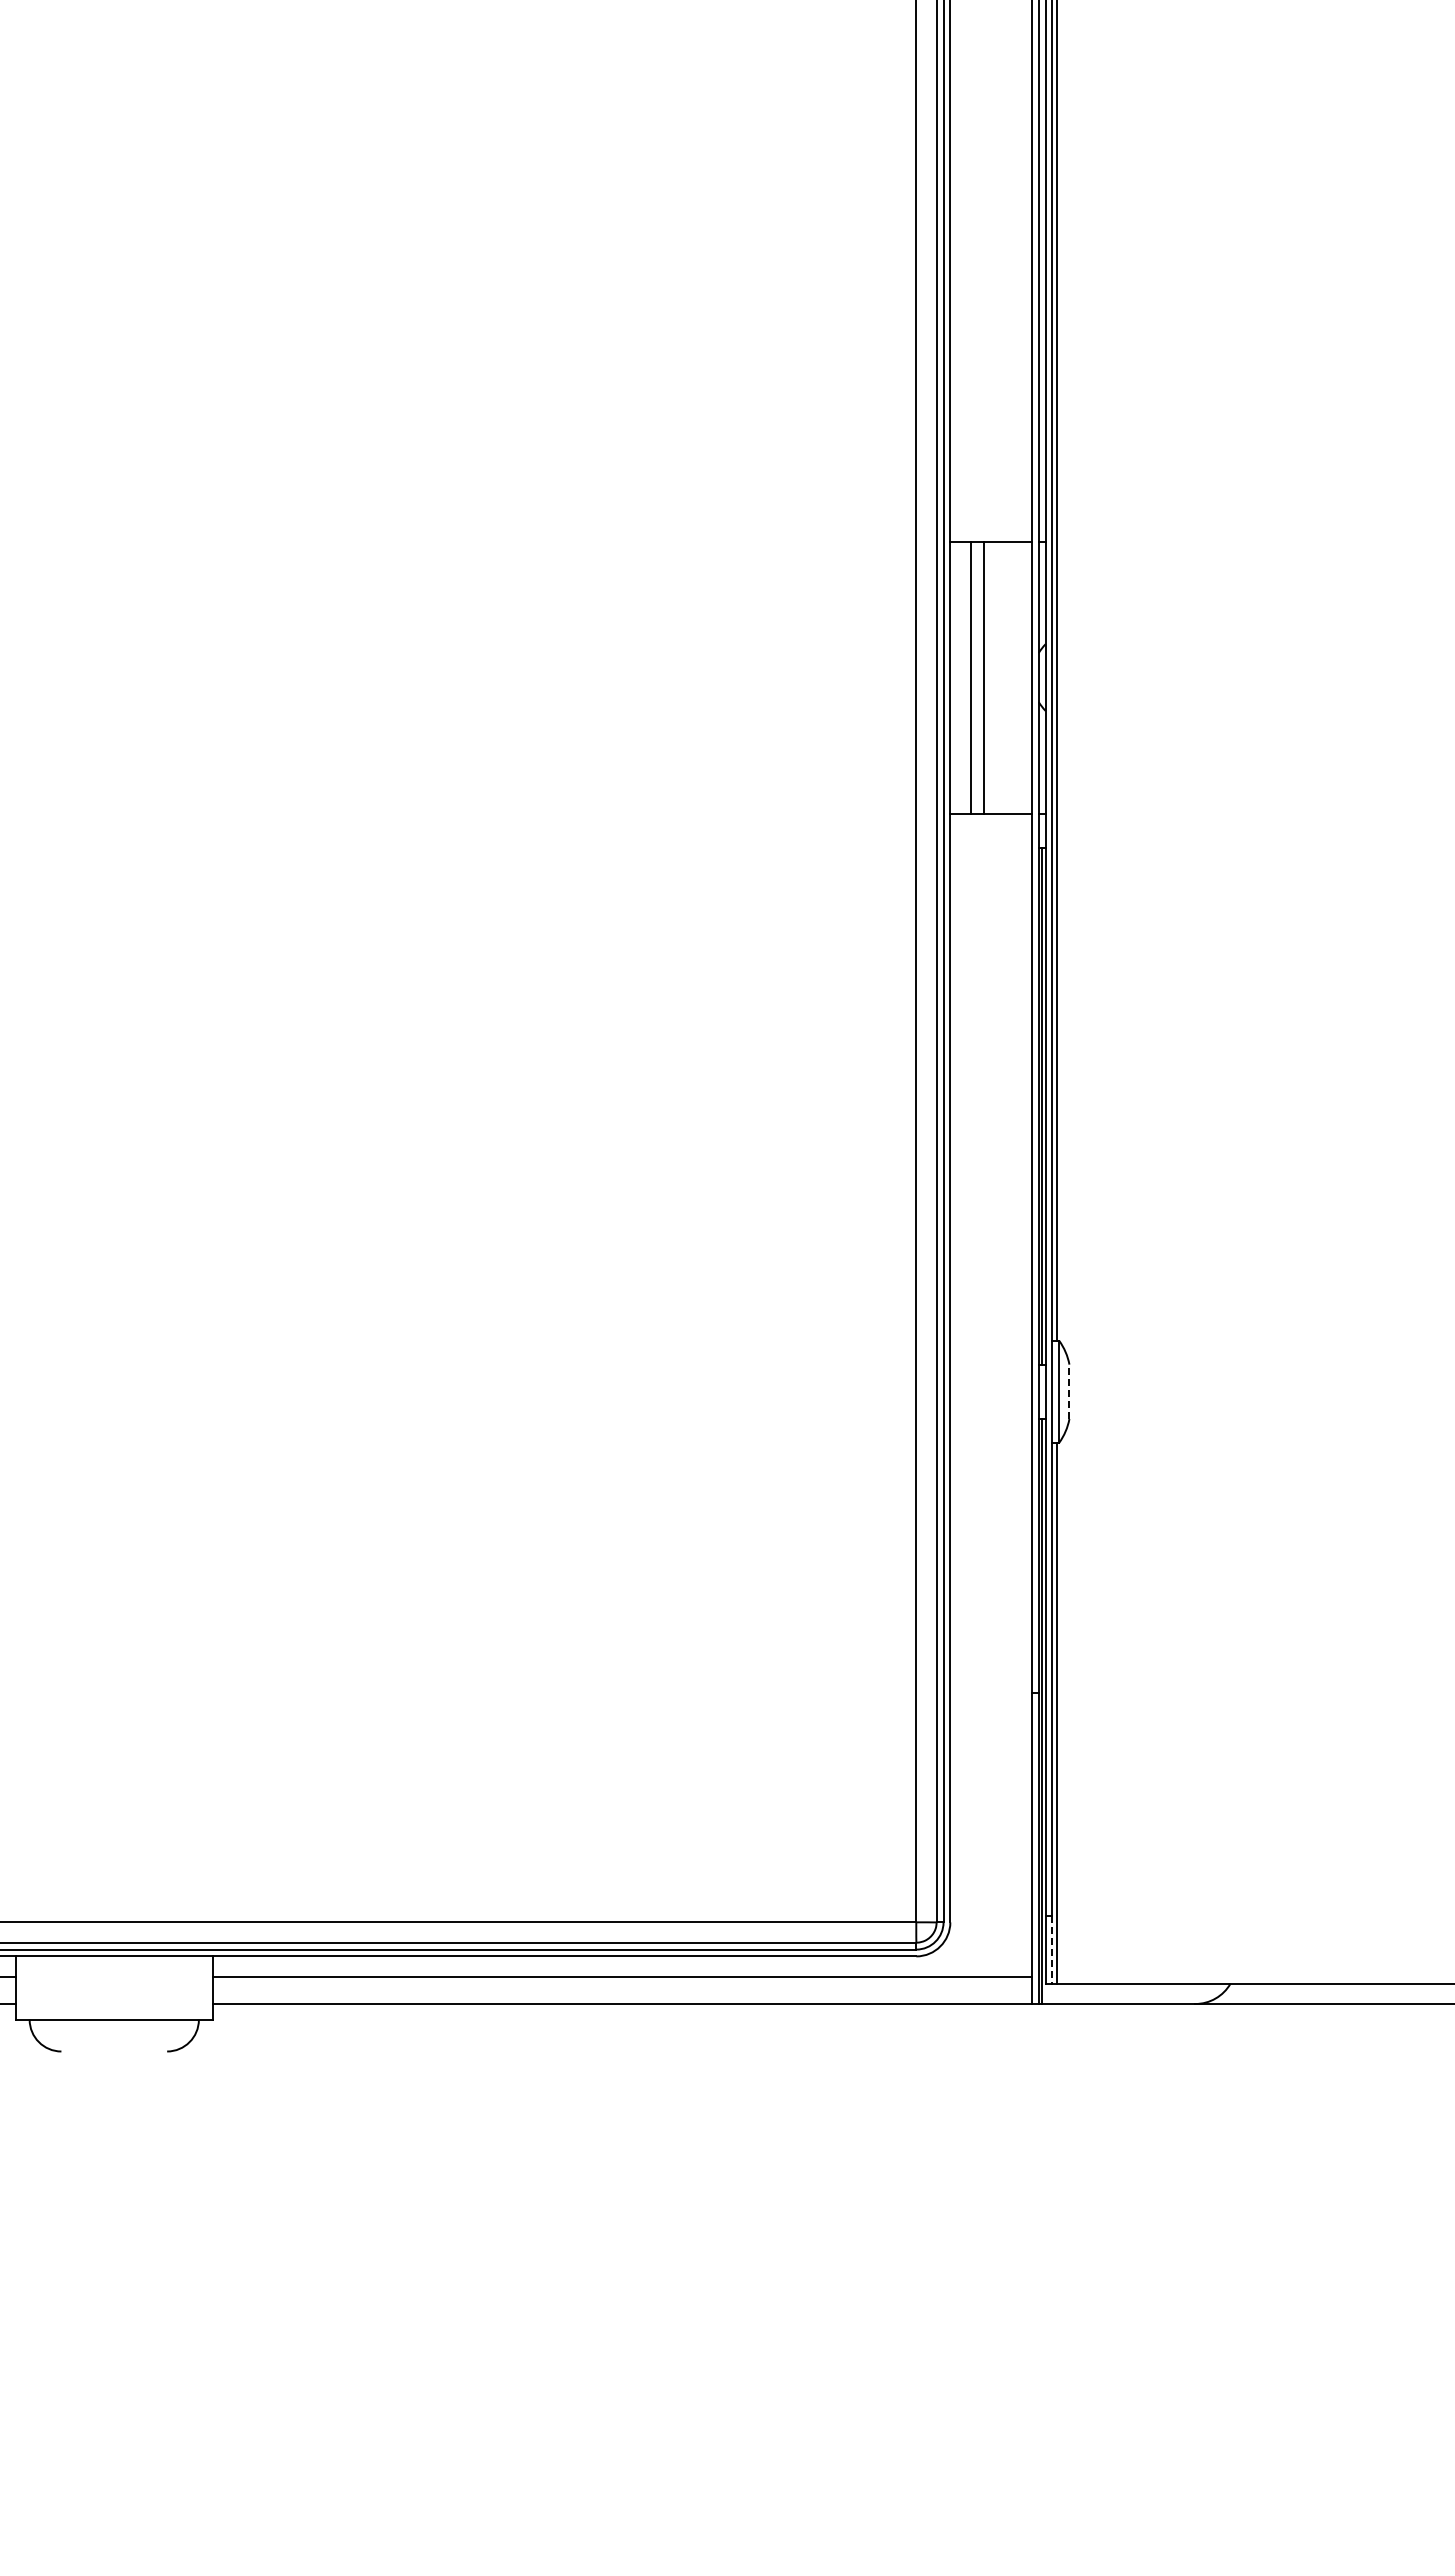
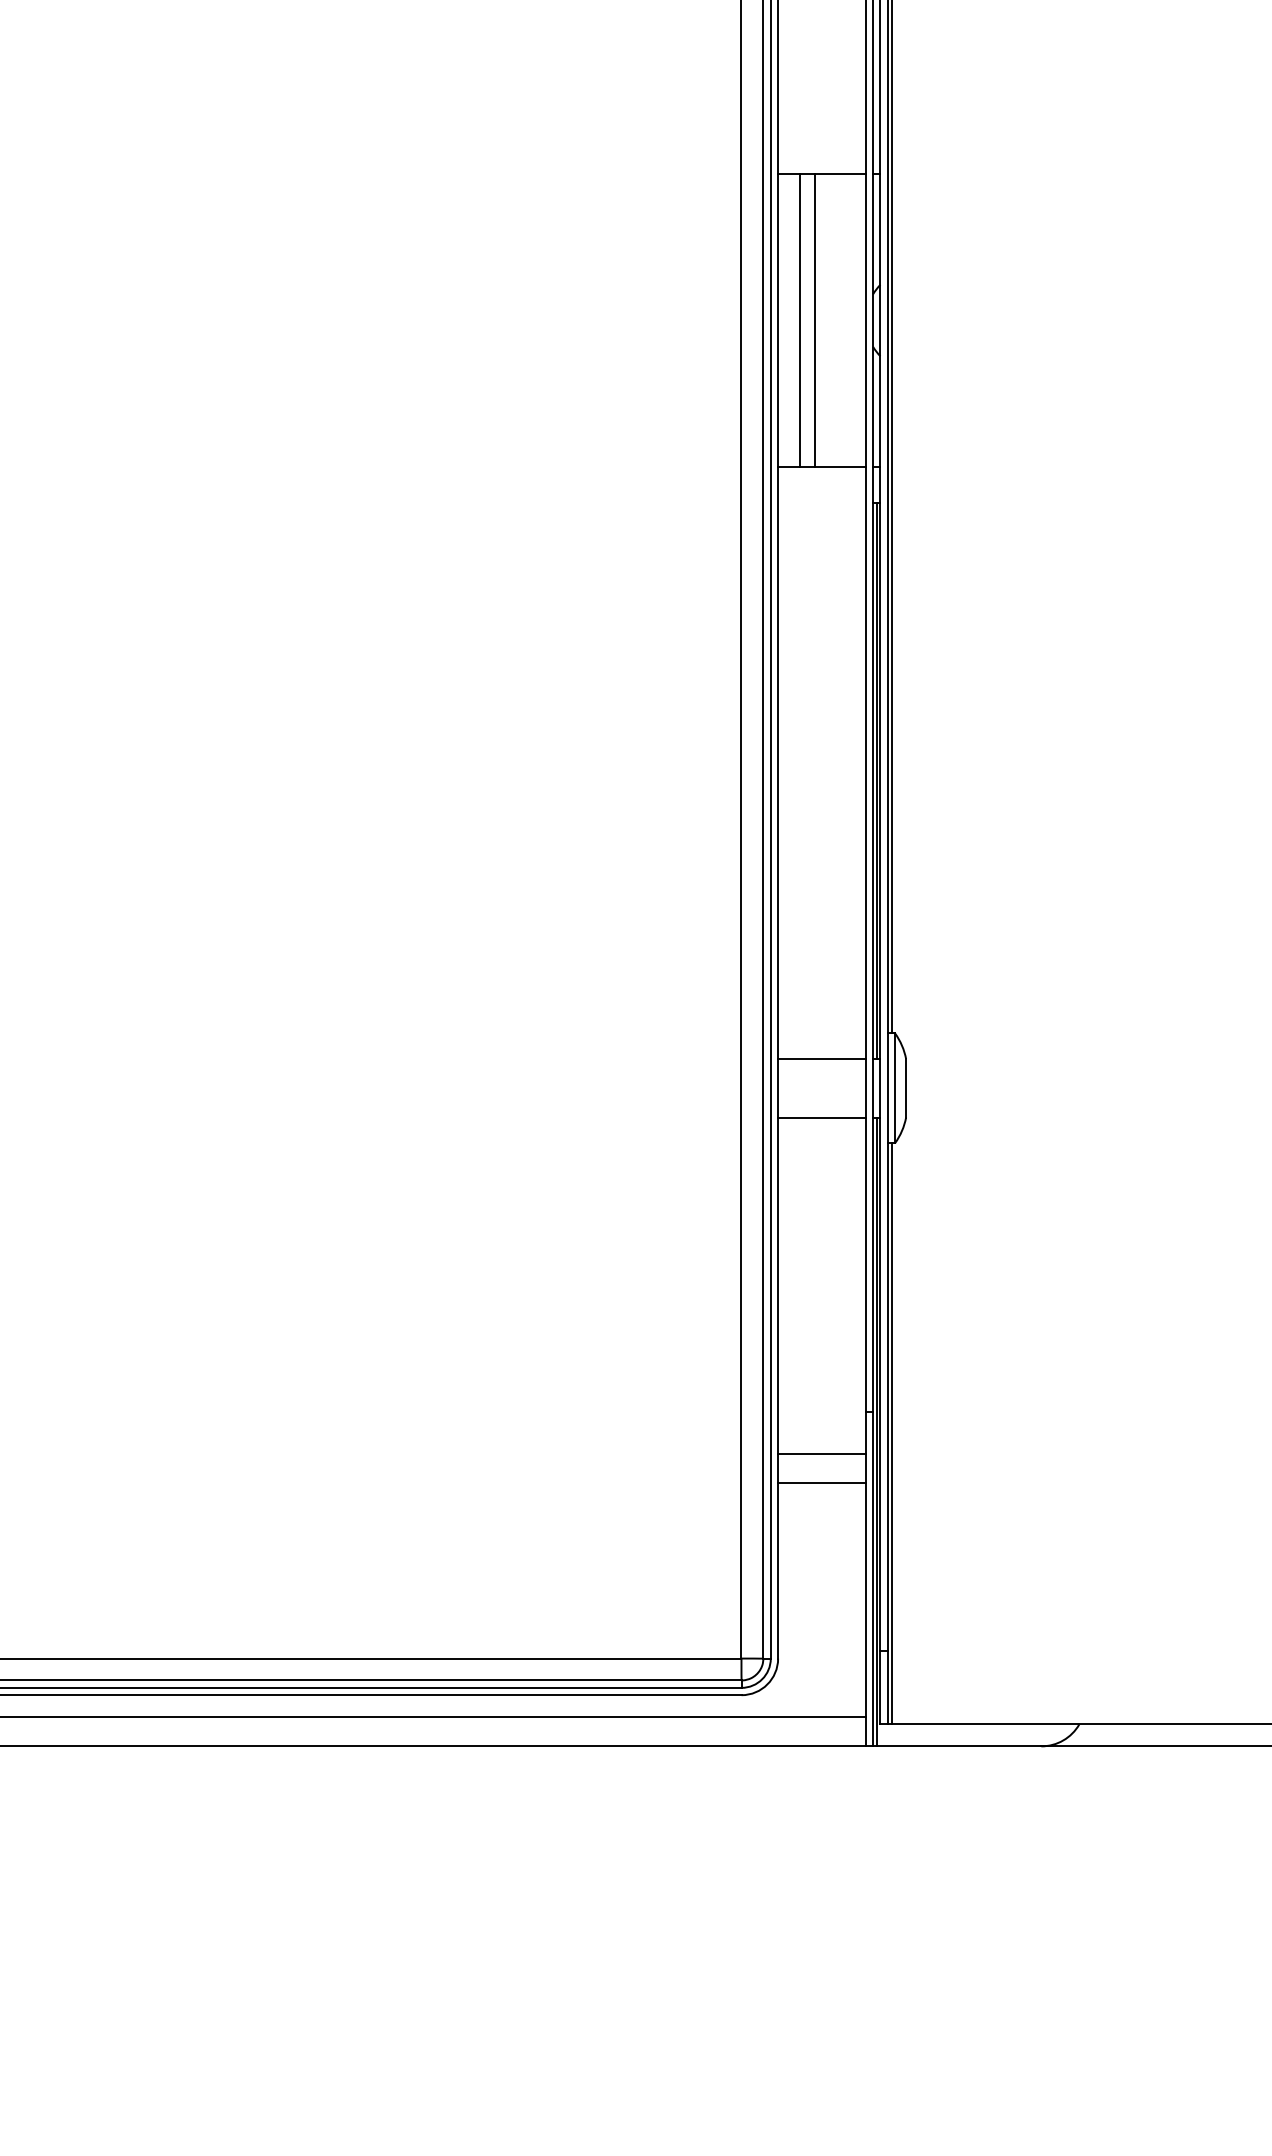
line: (990, 1364) -> (821, 1058), added
line: (1069, 1391) -> (906, 1087), dashed -> solid
line: (990, 1419) -> (821, 1118), added
line: (990, 1731) -> (821, 1453), added
line: (990, 1759) -> (821, 1483), added
line: (1052, 1950) -> (887, 1688), dashed -> solid

